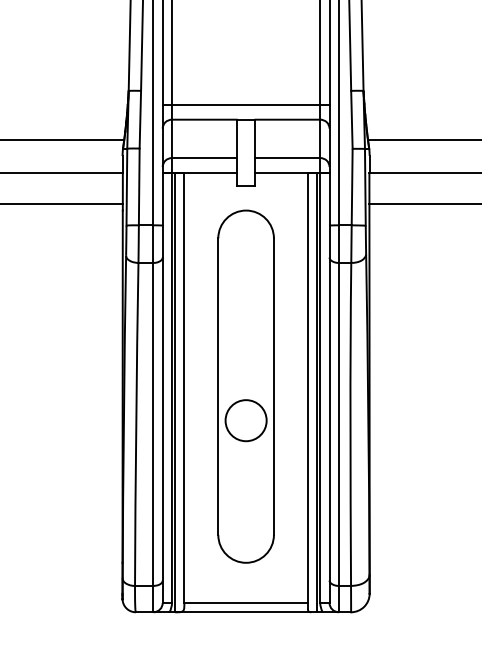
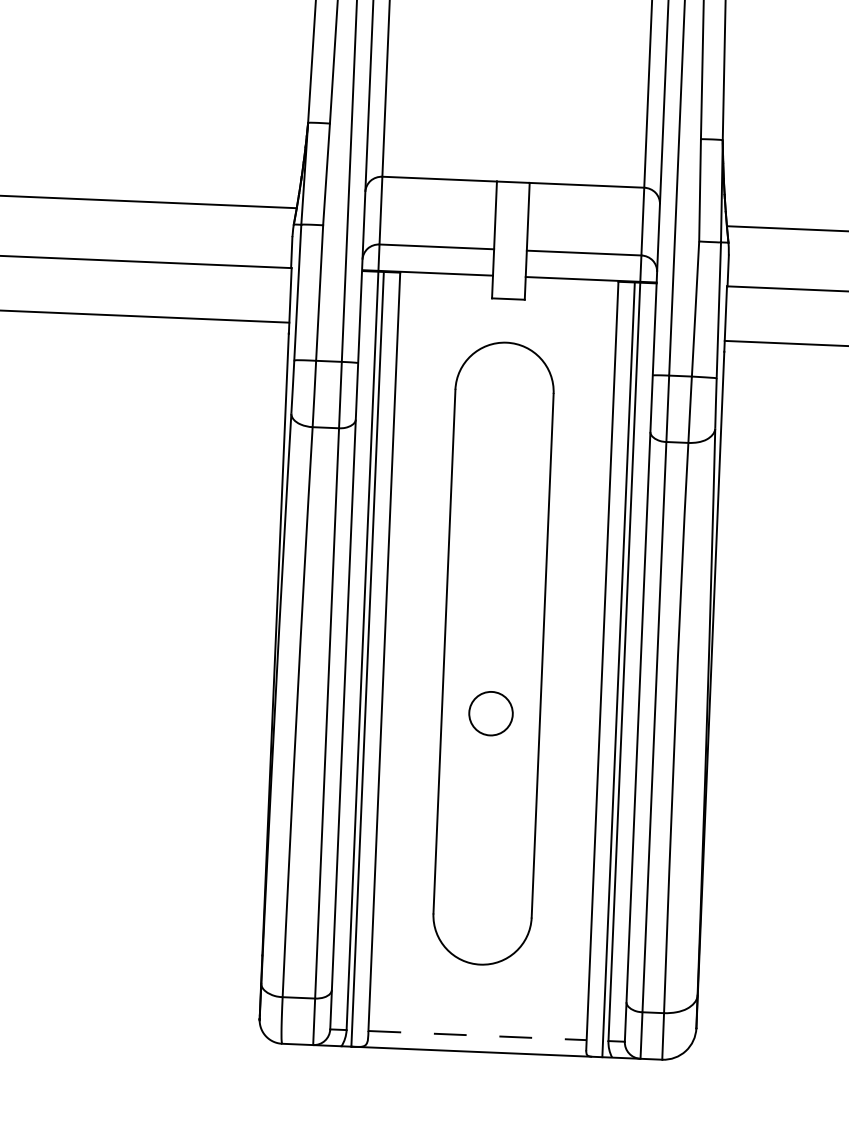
line: (245, 104) -> (513, 155), removed
circle: (245, 420) -> (489, 713), size x0.6
line: (246, 602) -> (478, 1034), solid -> dashed

